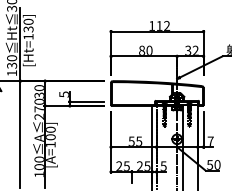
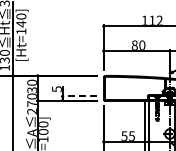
text: (28, 29) -> (21, 24), [Ht=130] -> [Ht=140]
line: (86, 101) -> (79, 96), solid -> dashed

